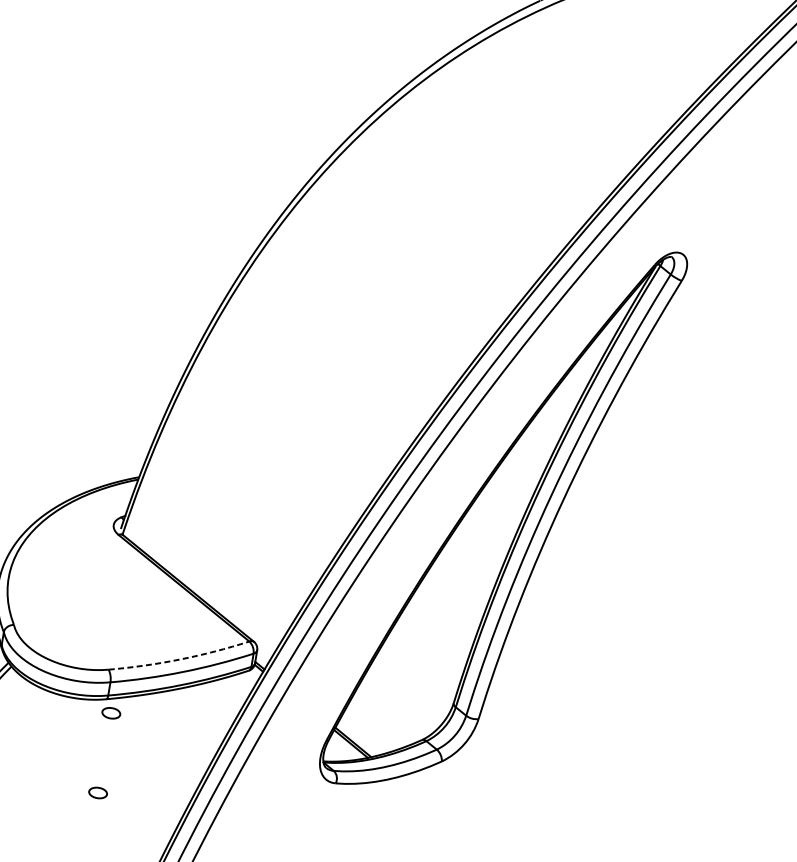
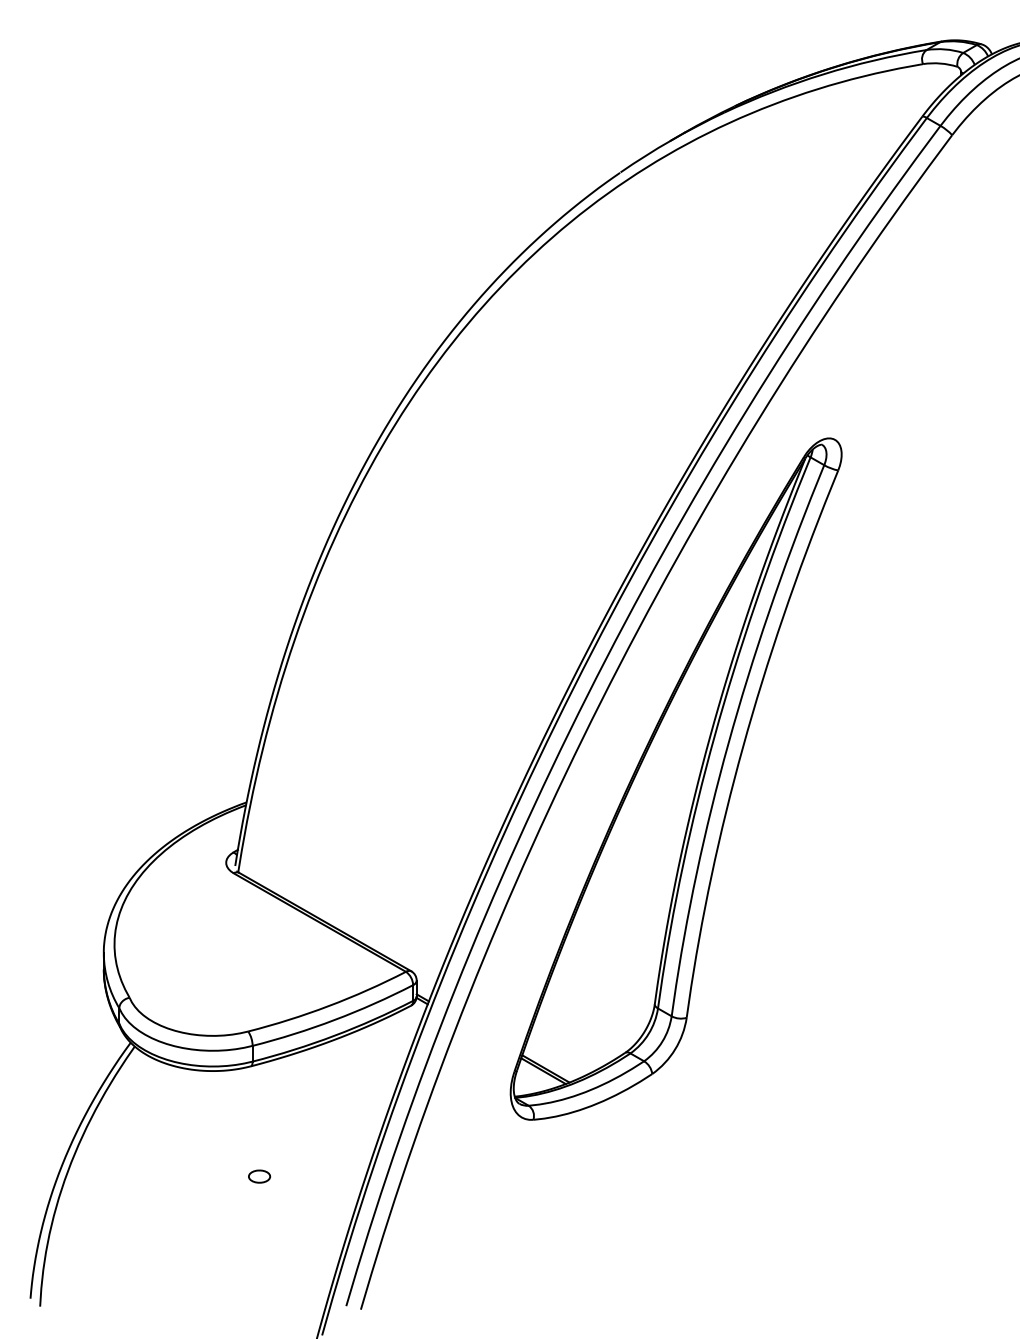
arc: (179, 659) -> (328, 1006), dashed -> solid
part: (111, 713) -> (259, 1081), removed

